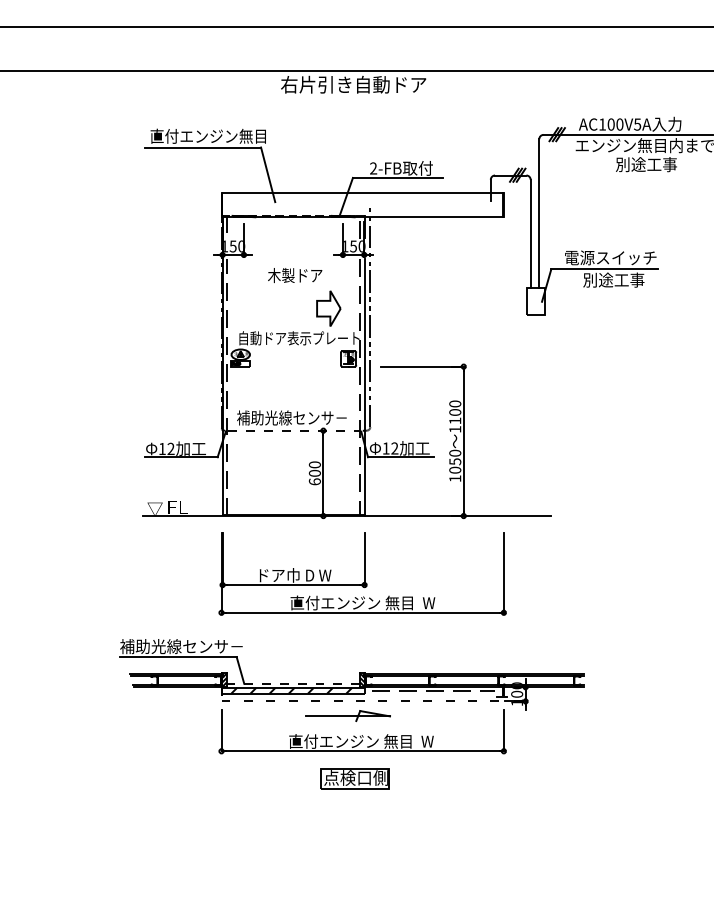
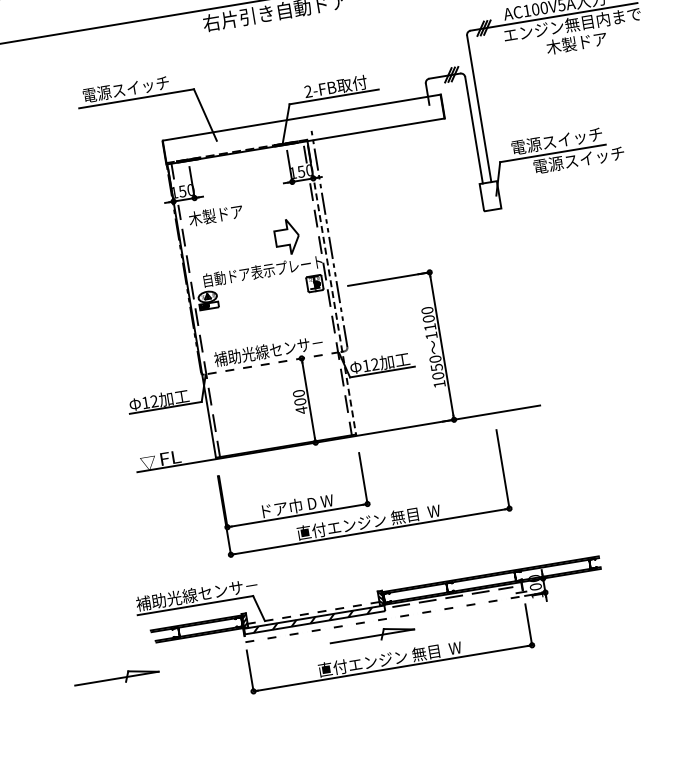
text: (207, 135) -> (139, 86), 直付エンジン無目 -> 電源スイッチ
text: (645, 164) -> (576, 43), 別途工事 -> 木製ドア
text: (295, 275) -> (216, 215), moved
text: (629, 279) -> (579, 159), 別途工事 -> 電源スイッチ
line: (364, 388) -> (335, 310), solid -> dashed
text: (314, 481) -> (301, 410), 600 -> 400
part: (88, 715) -> (116, 677), added
part: (354, 778) -> (389, 696), removed

